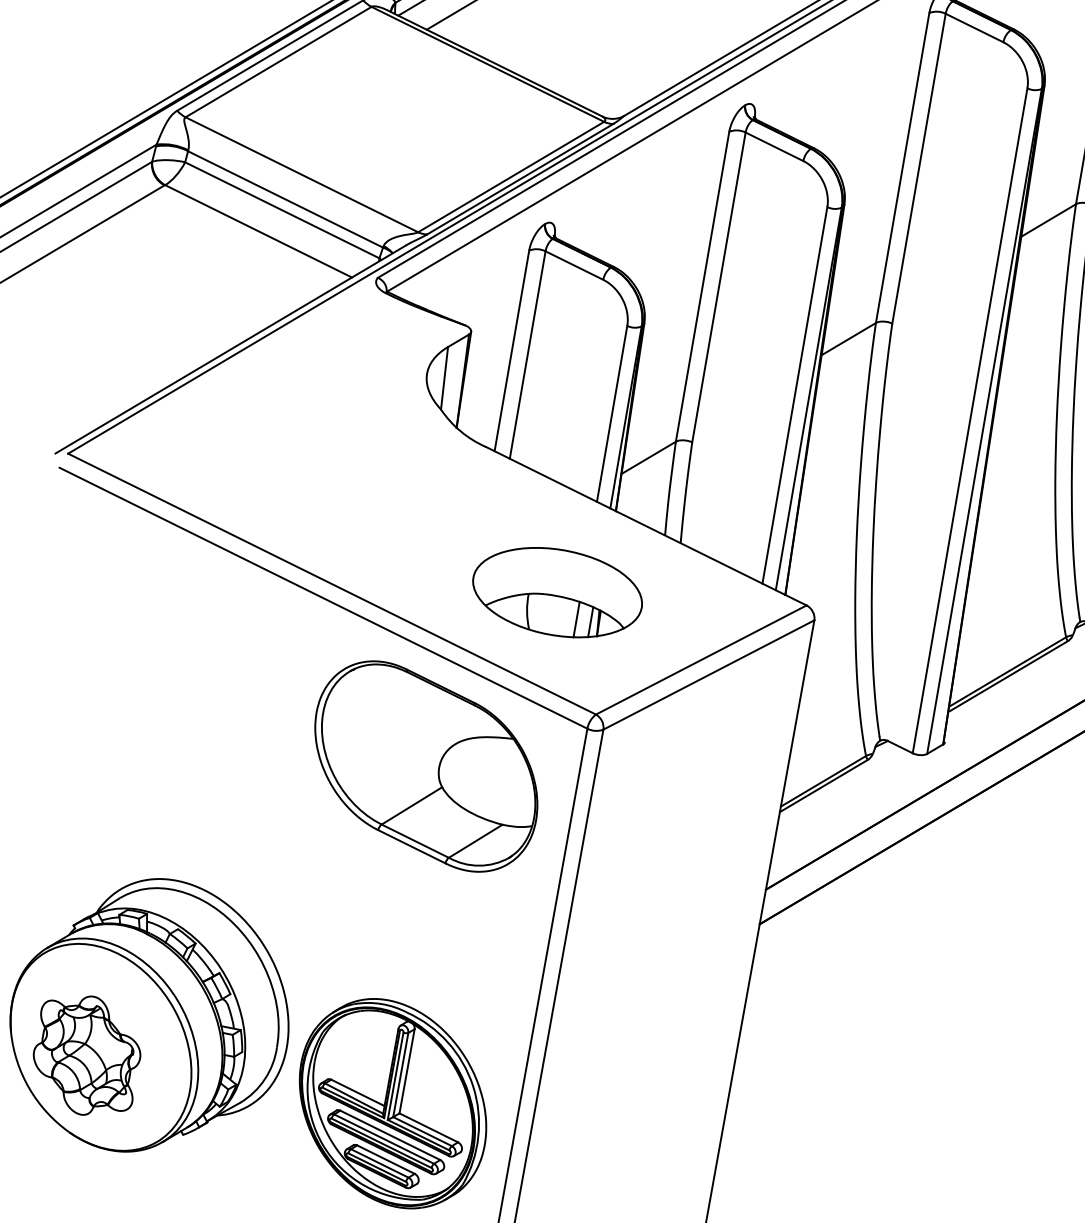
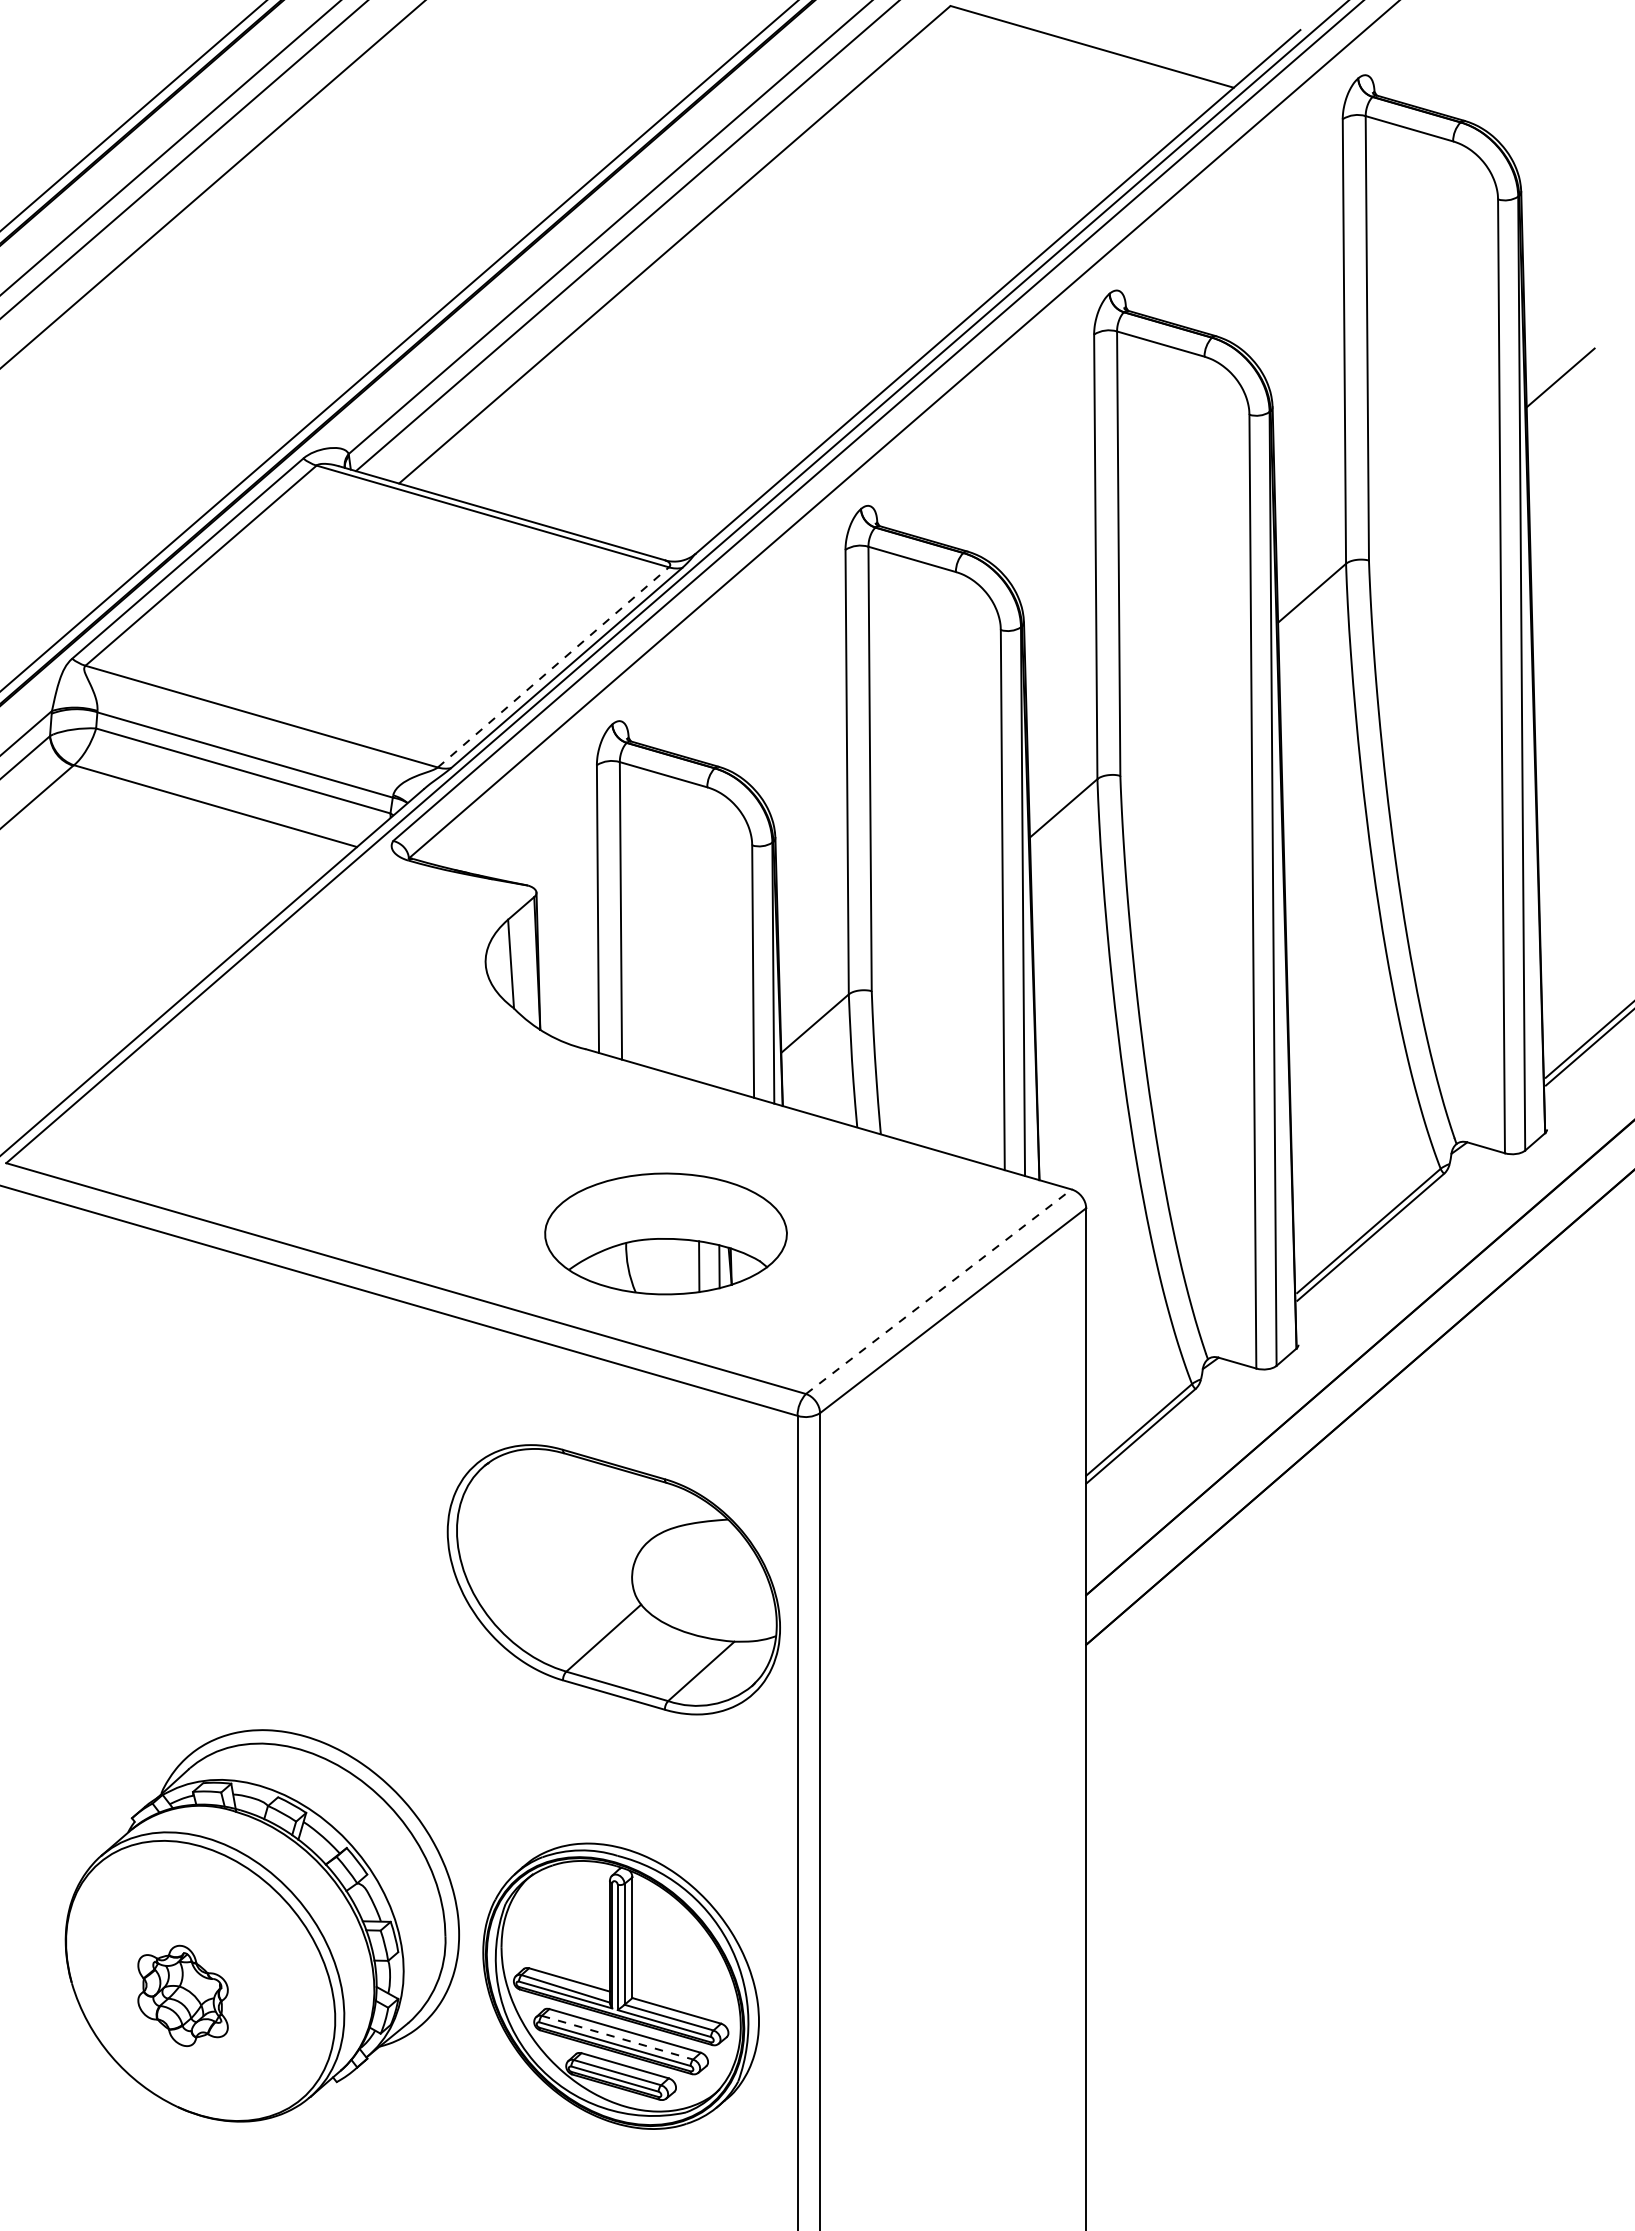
line: (511, 177) -> (553, 667), solid -> dashed
part: (557, 592) -> (665, 1233), moved
line: (701, 659) -> (938, 1291), solid -> dashed
part: (426, 766) -> (613, 1579), moved
part: (86, 1055) -> (182, 1995), size x0.6
line: (384, 1138) -> (617, 2037), solid -> dashed

